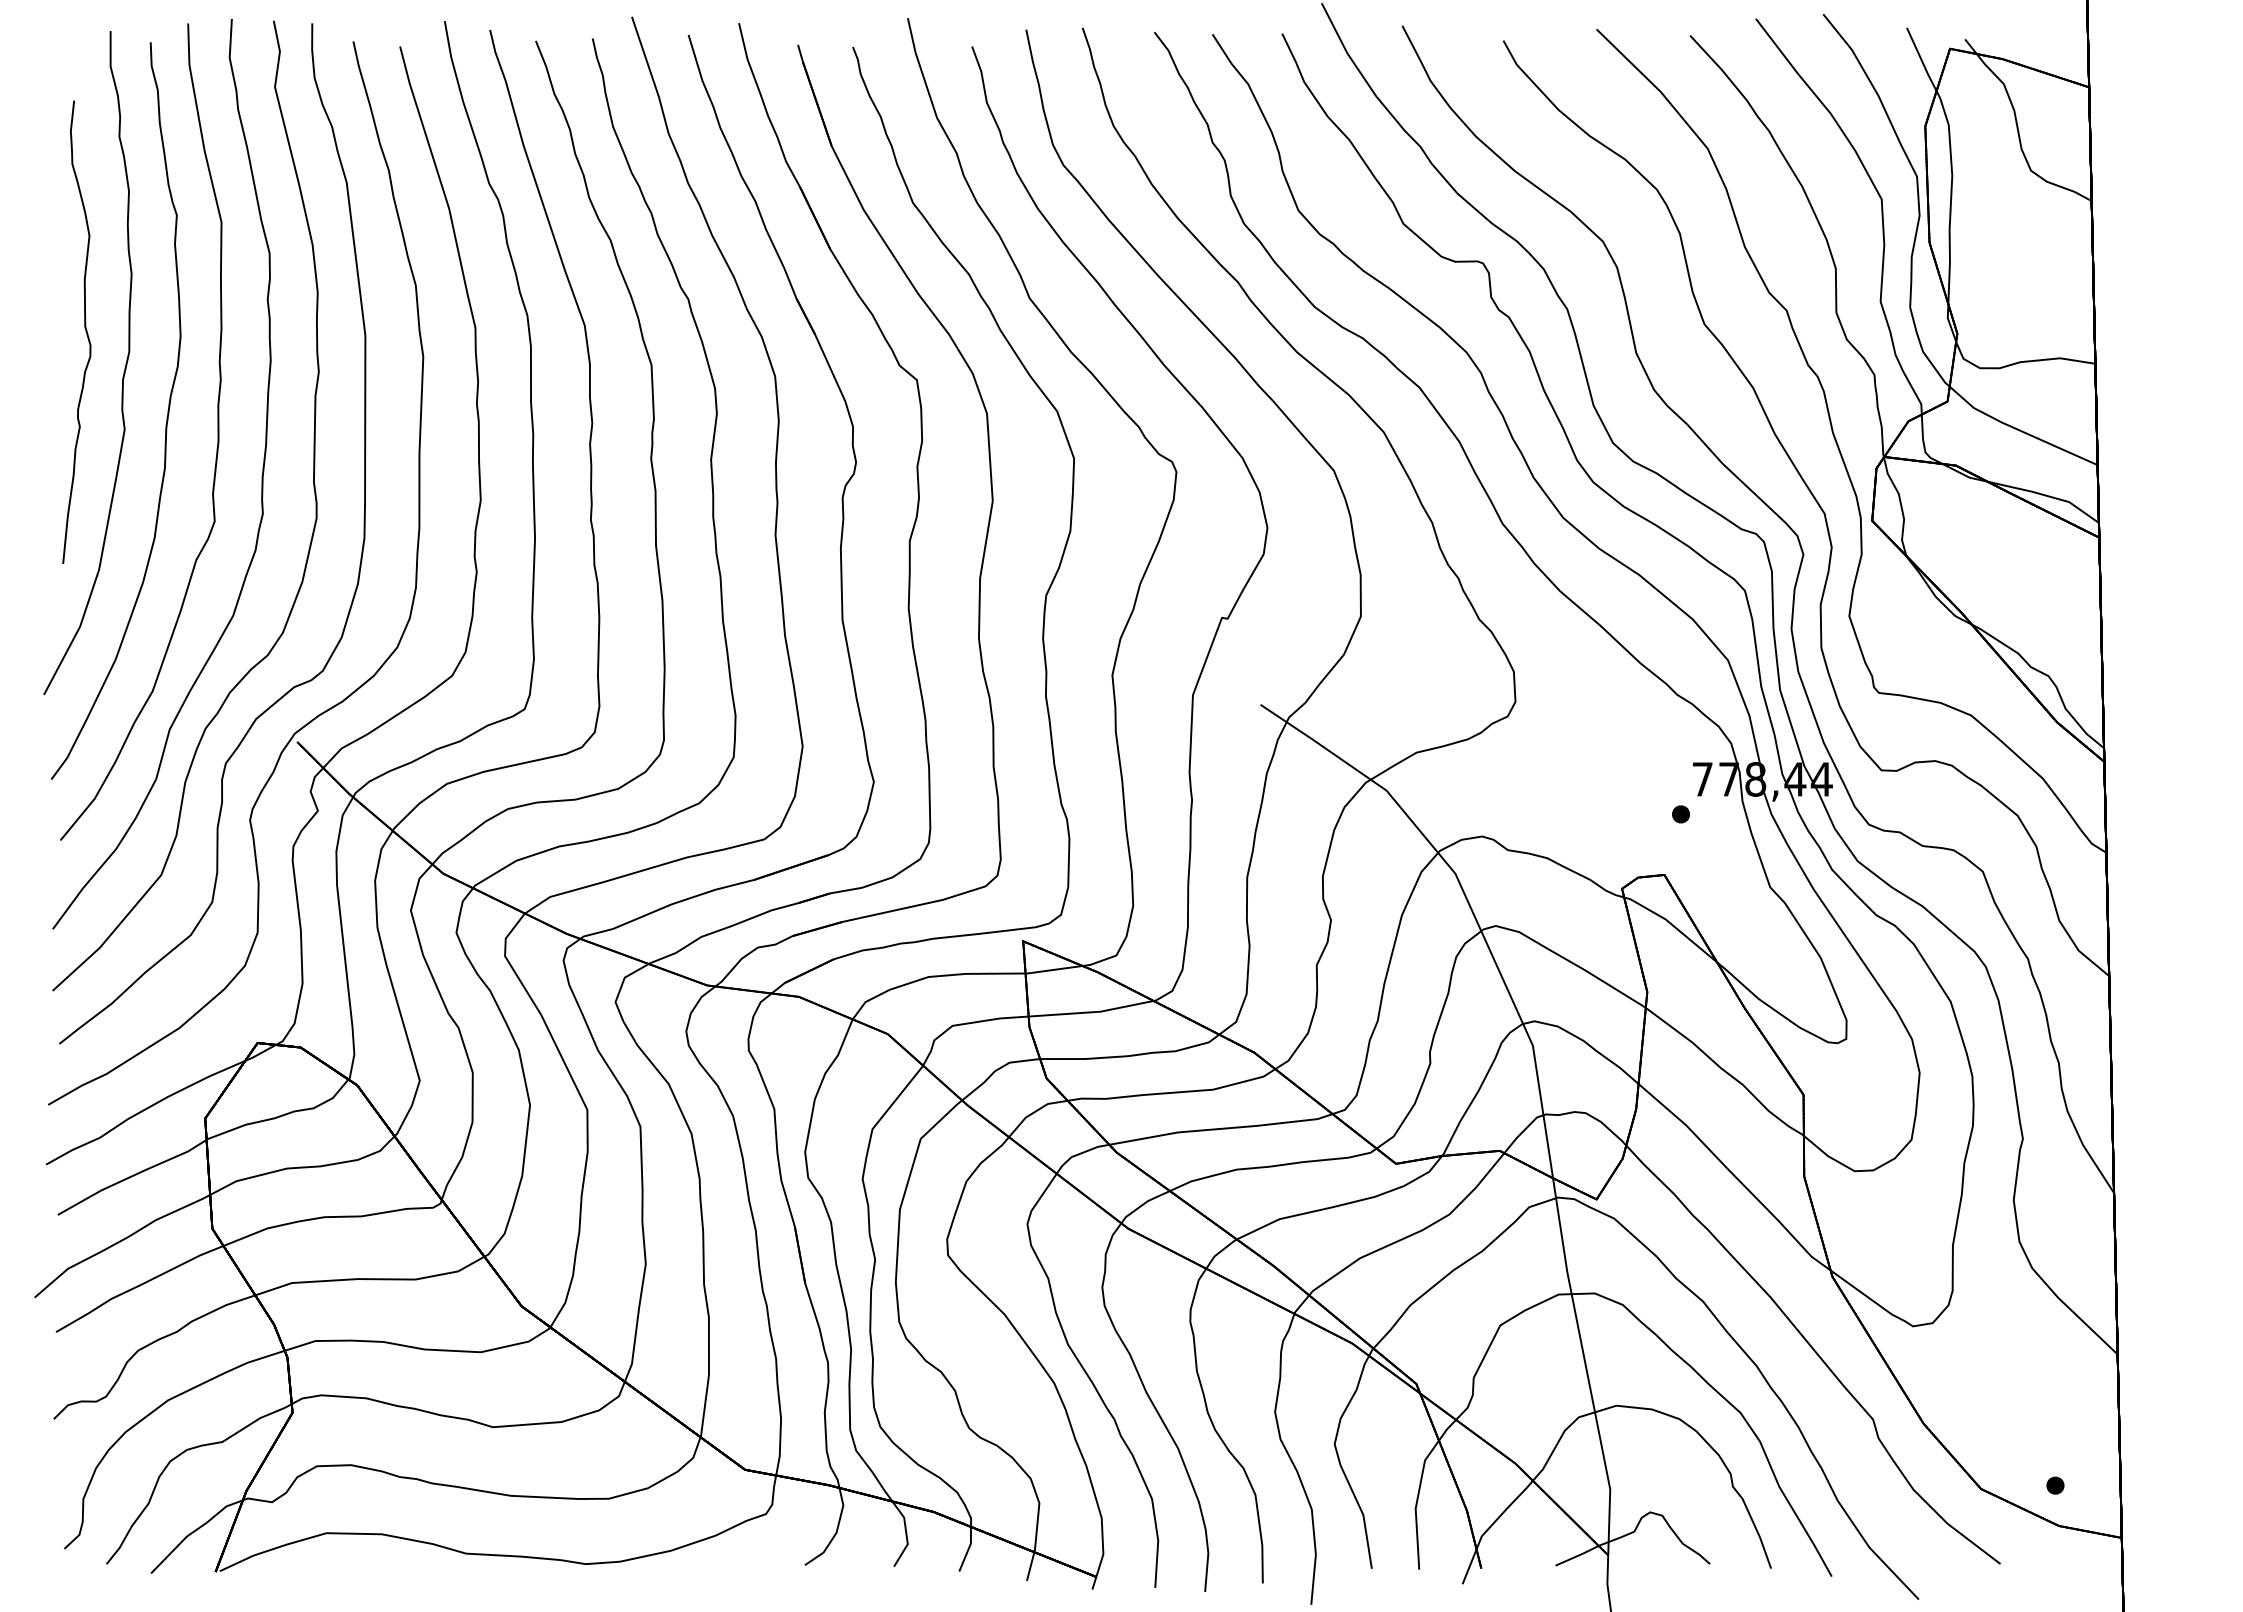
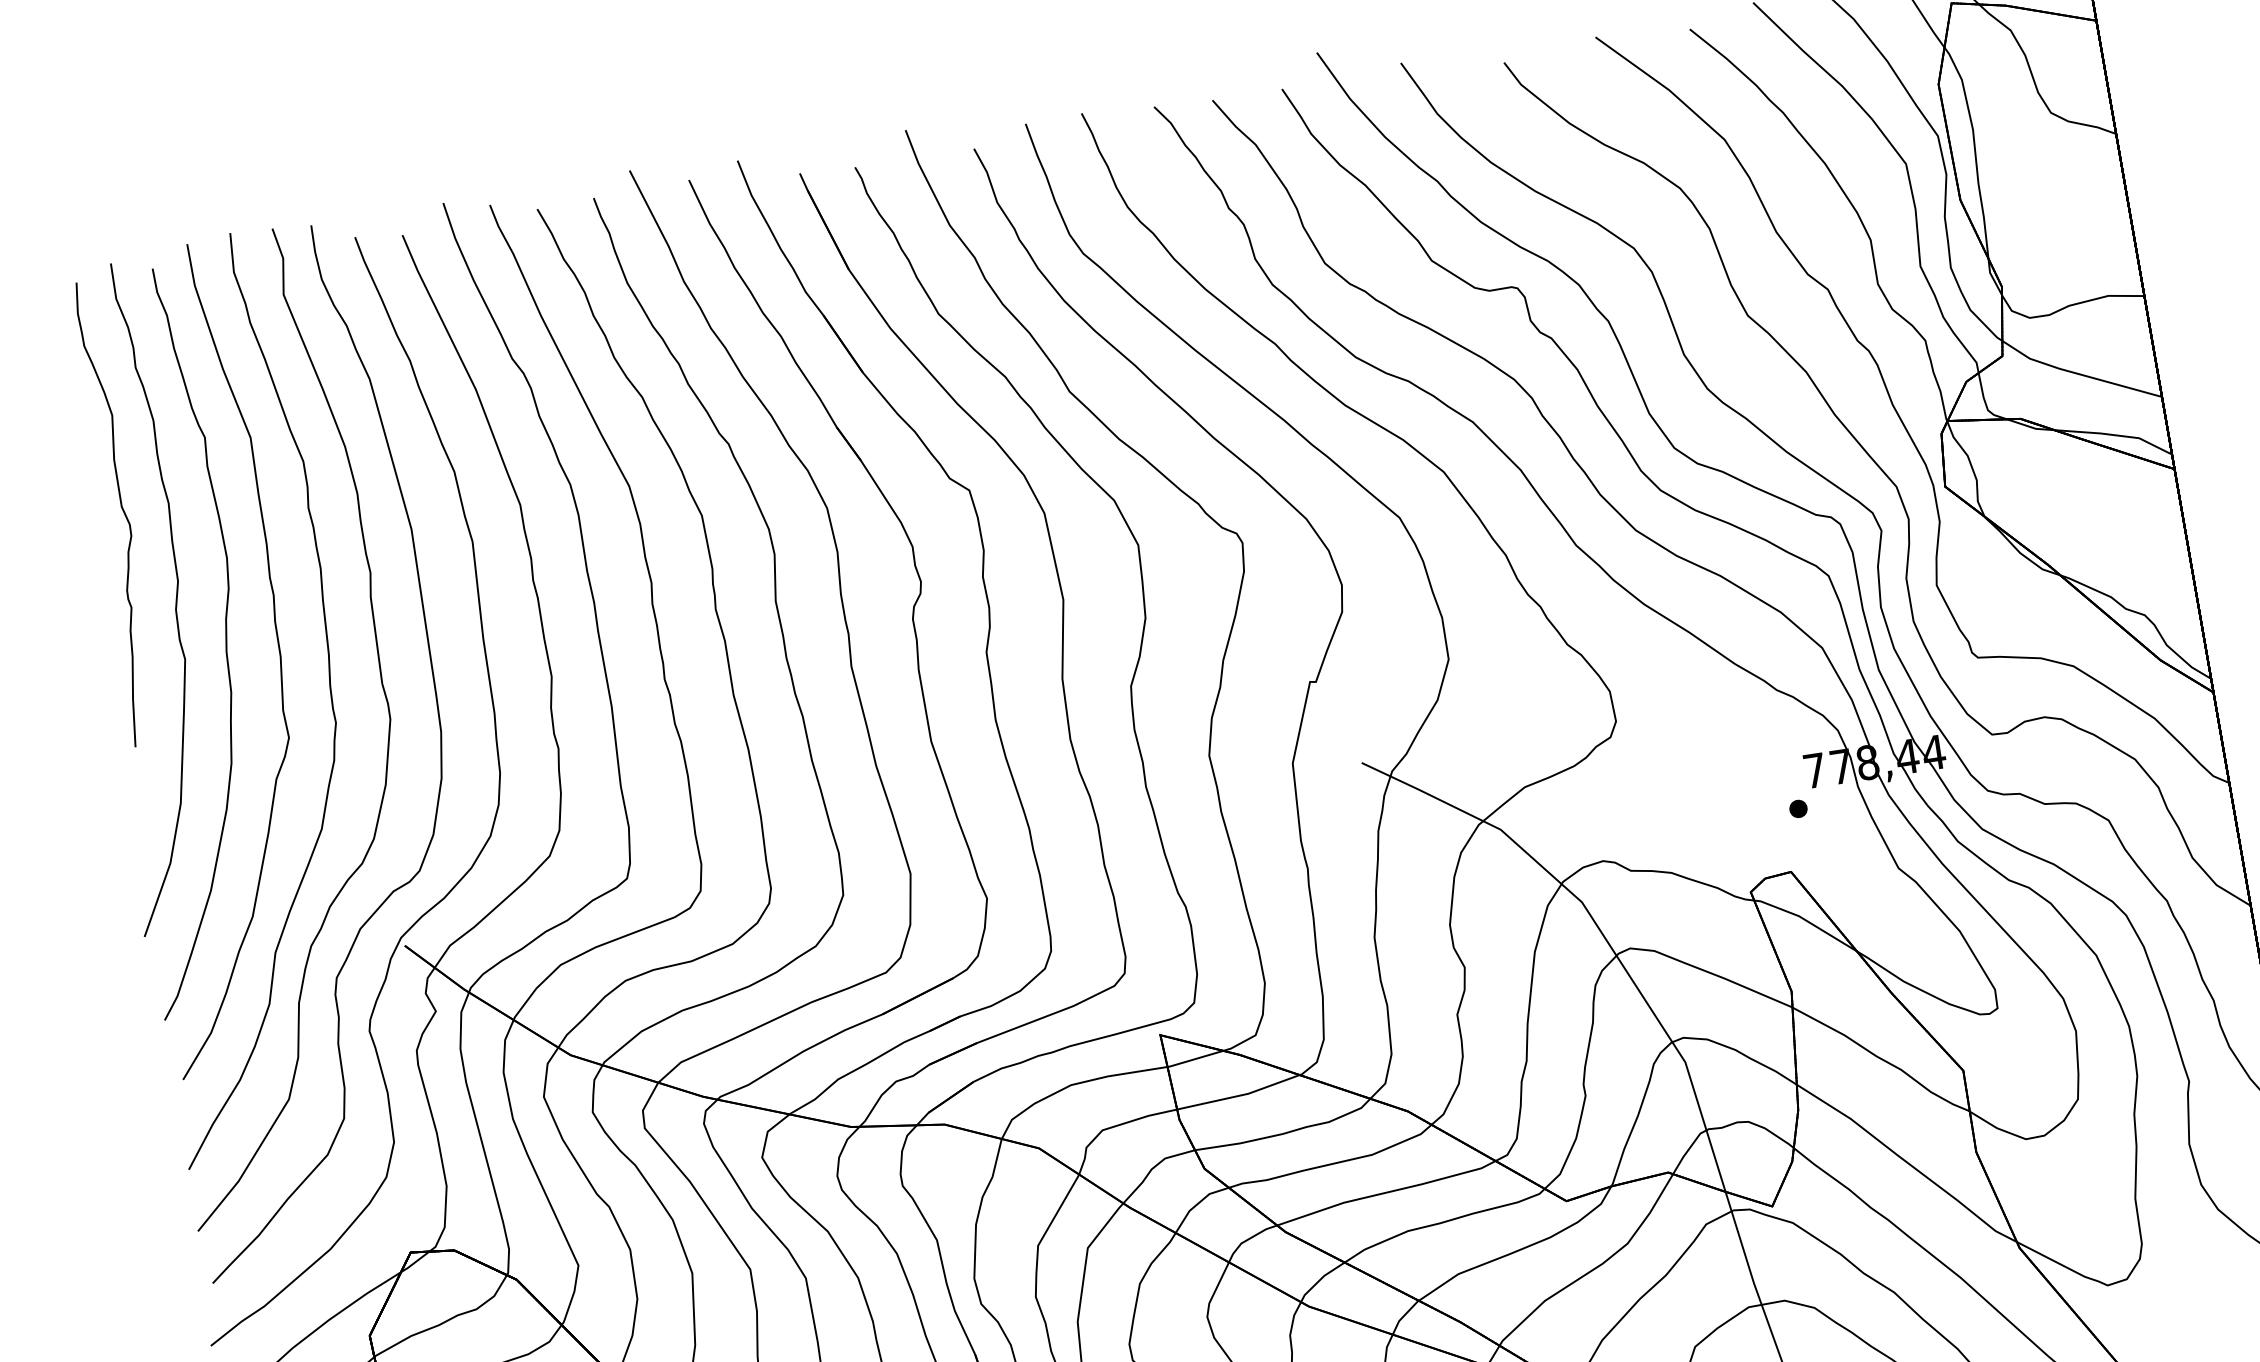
curve: (84, 328) -> (121, 508), moved

